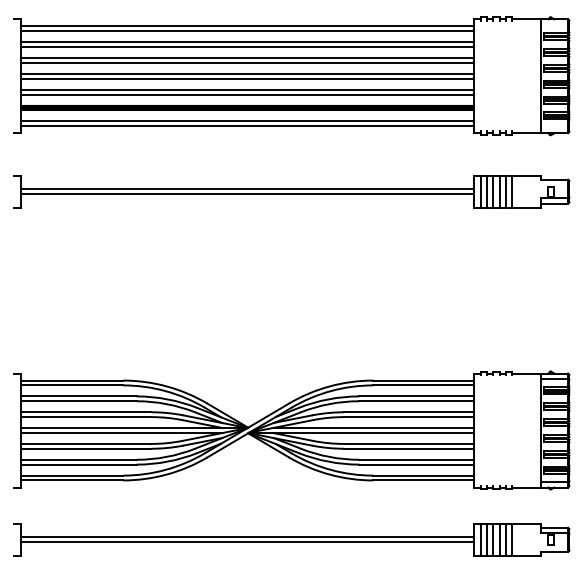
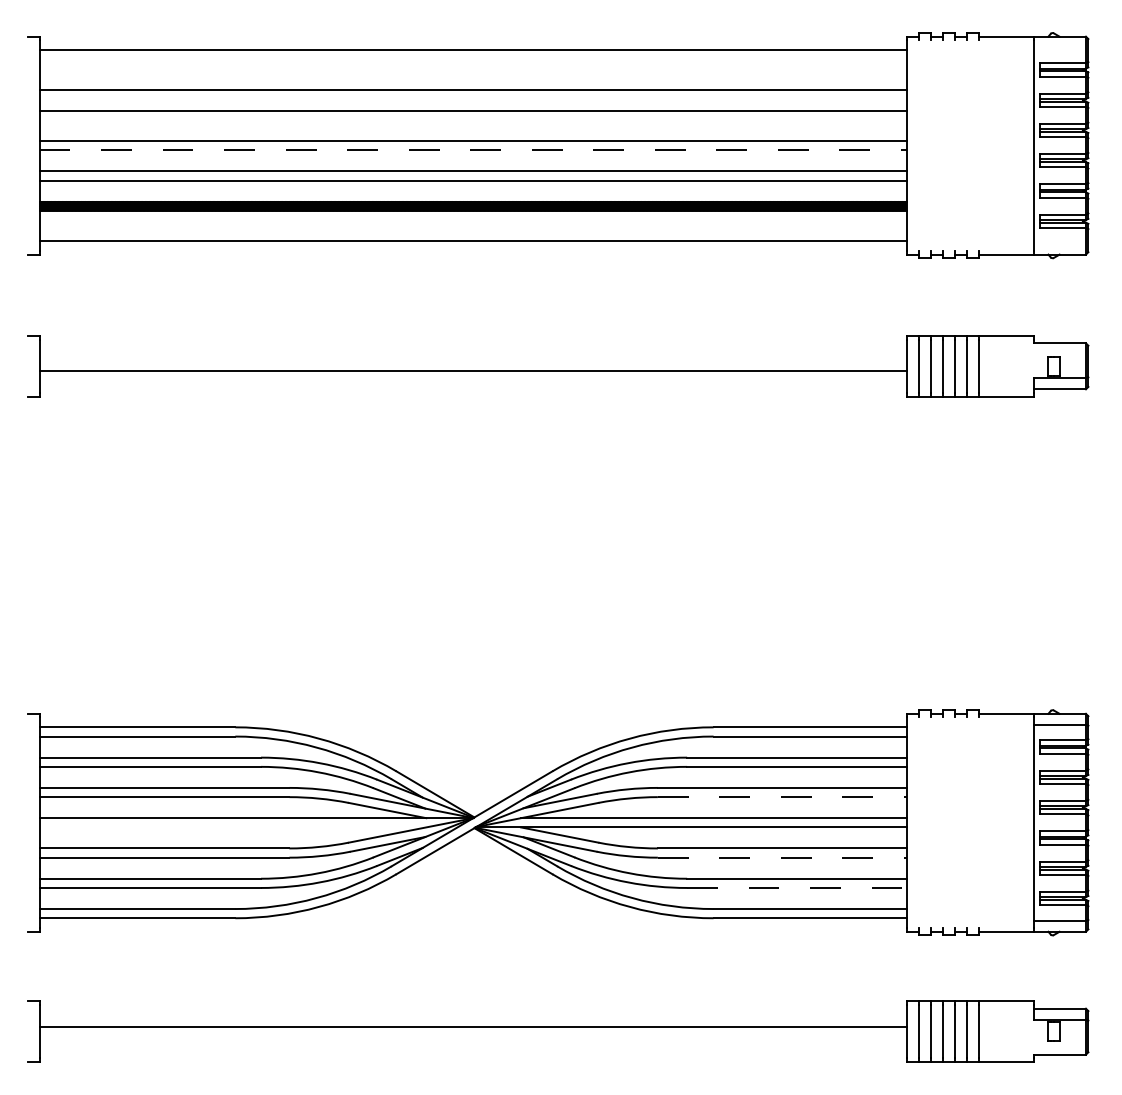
line: (247, 31) -> (473, 60), removed
line: (247, 42) -> (473, 81), removed
line: (247, 62) -> (473, 119), removed
line: (247, 78) -> (473, 149), solid -> dashed
line: (247, 121) -> (473, 232), removed
line: (247, 189) -> (473, 362), removed
line: (409, 417) -> (782, 797), solid -> dashed
line: (121, 432) -> (232, 826), removed
line: (409, 448) -> (782, 857), solid -> dashed
line: (417, 464) -> (798, 887), solid -> dashed
line: (247, 542) -> (473, 1036), removed

